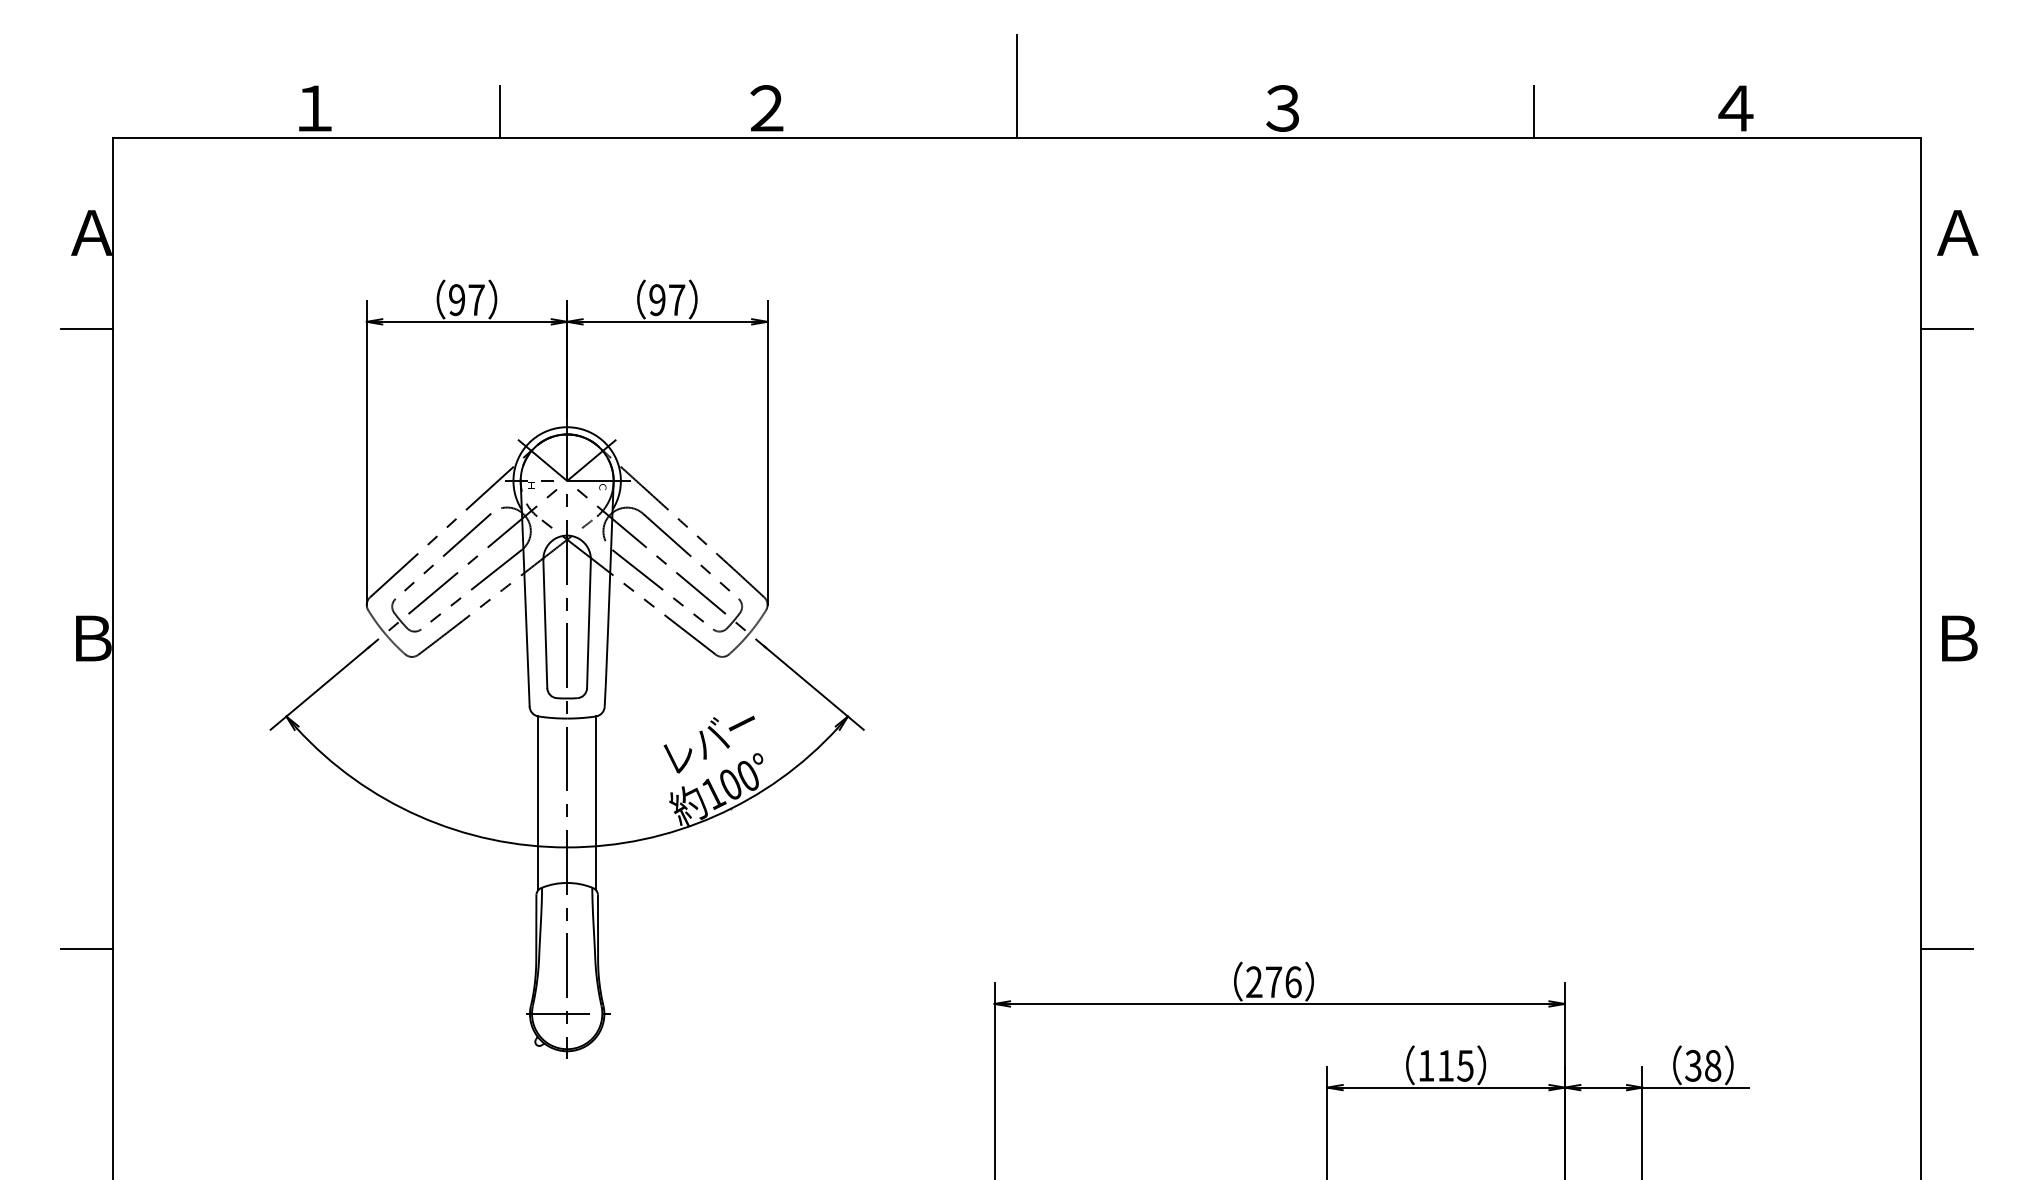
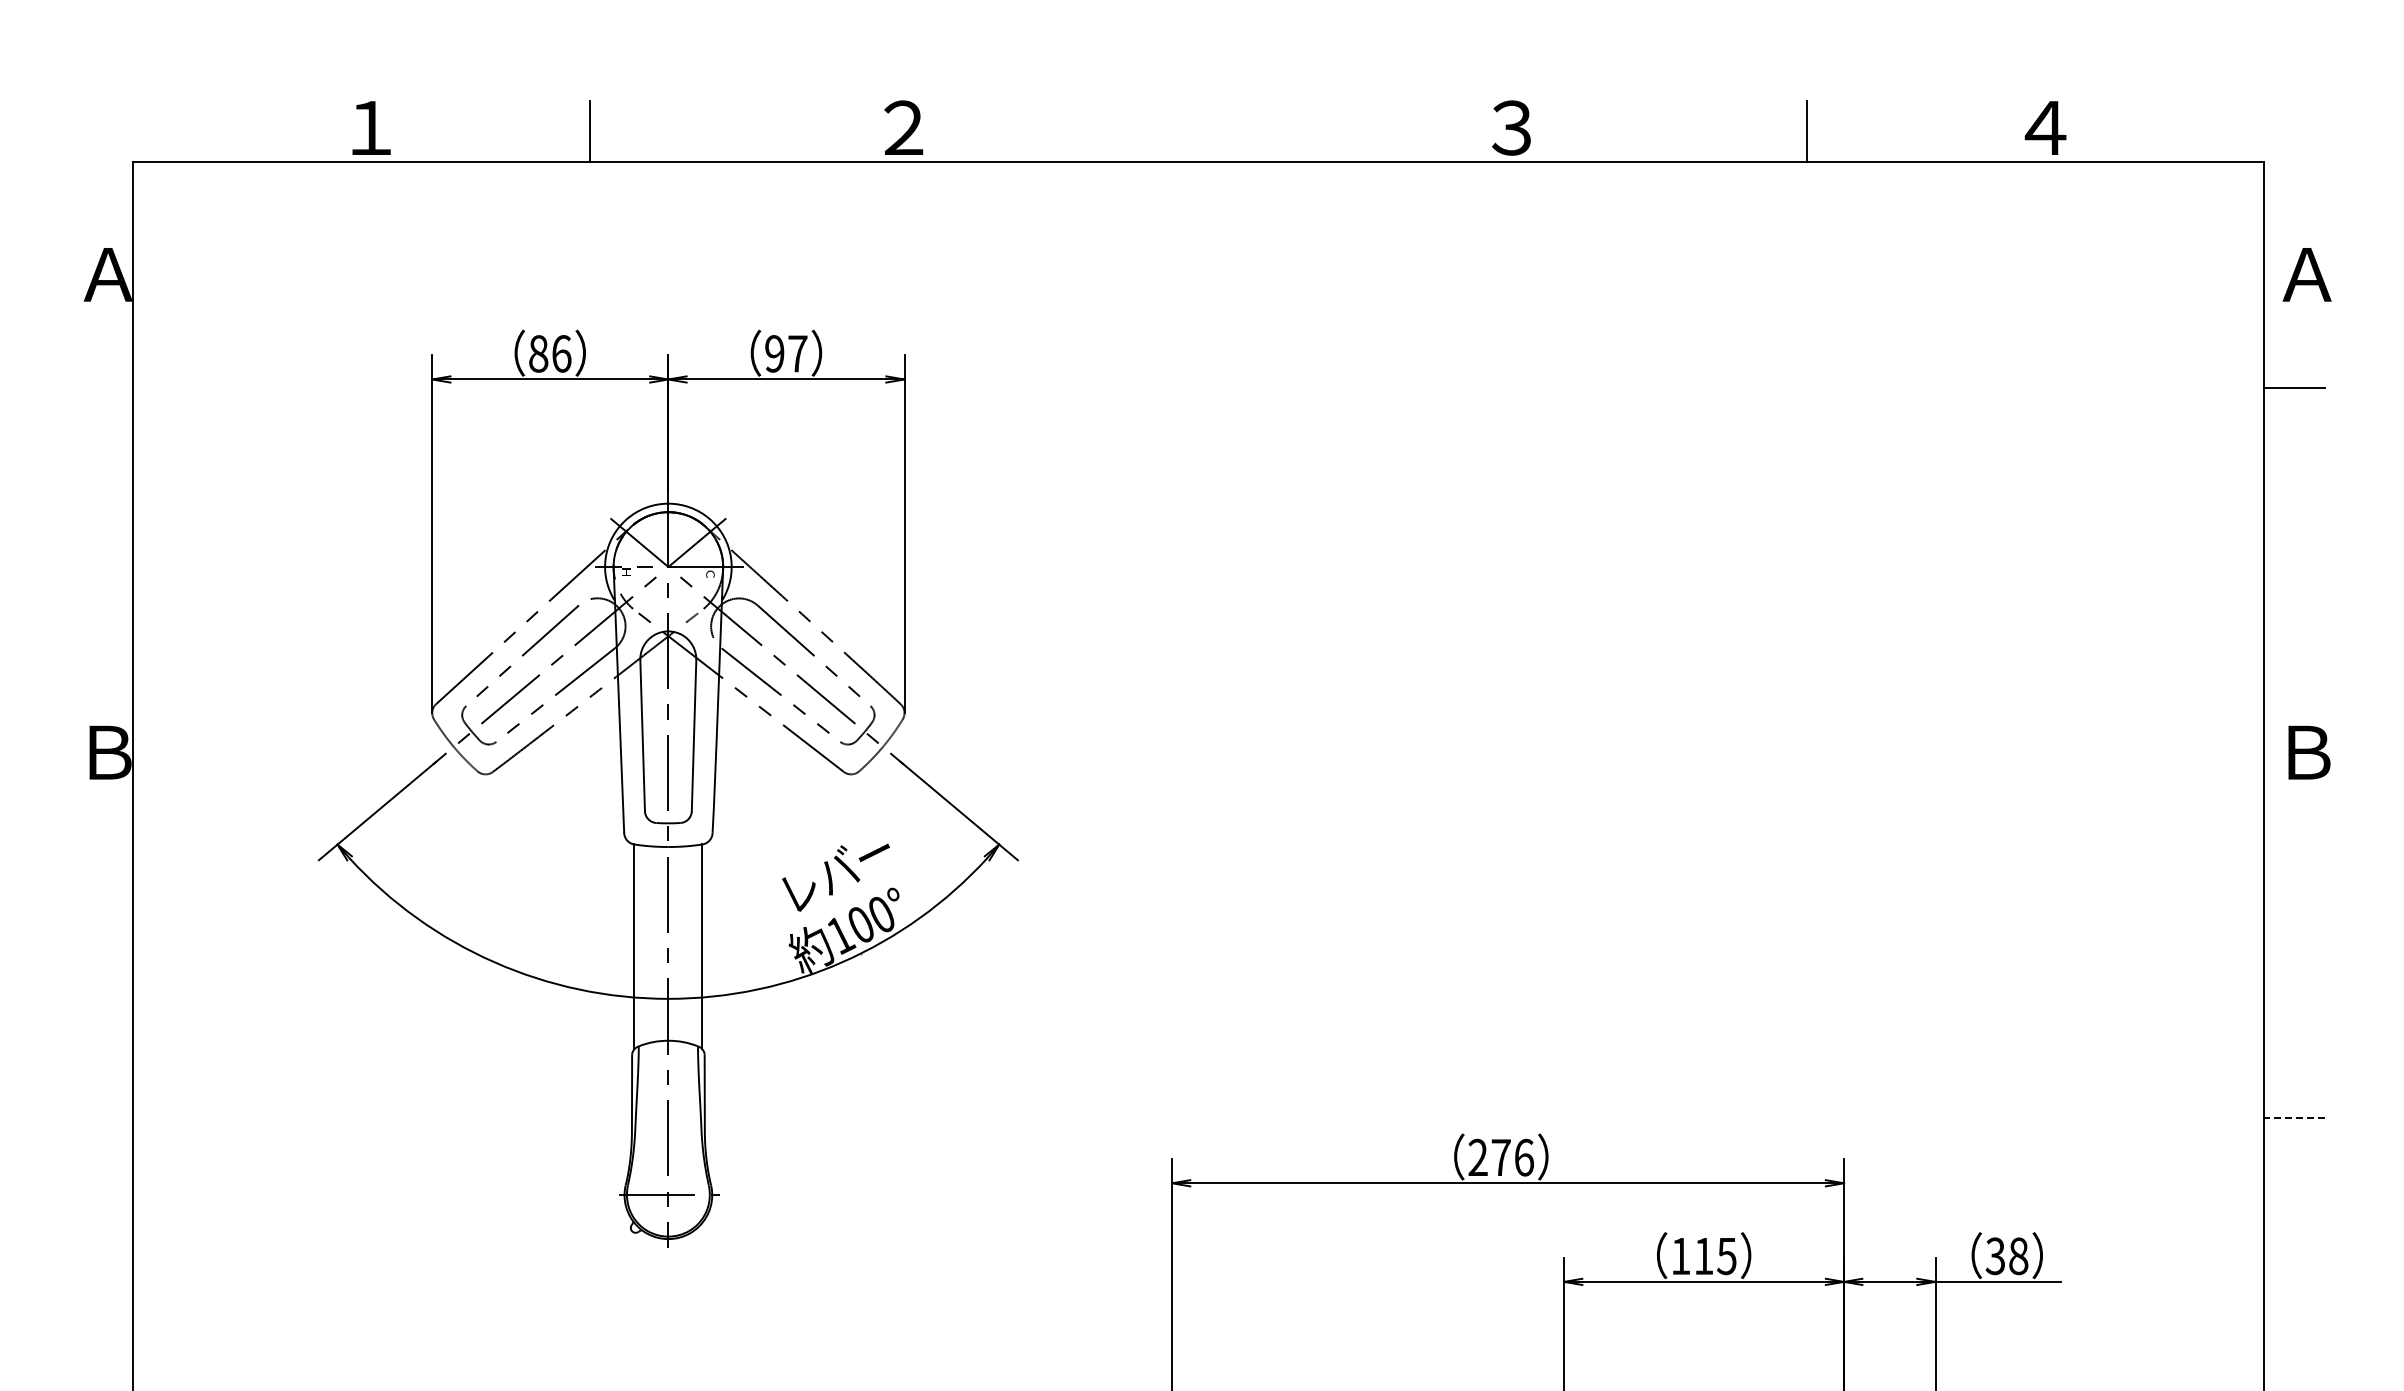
line: (1017, 85) -> (1198, 101), removed
text: (467, 299) -> (550, 353), 97 -> 86
line: (86, 328) -> (102, 387), removed
line: (86, 948) -> (102, 1118), removed
line: (1946, 948) -> (2293, 1118), solid -> dashed

